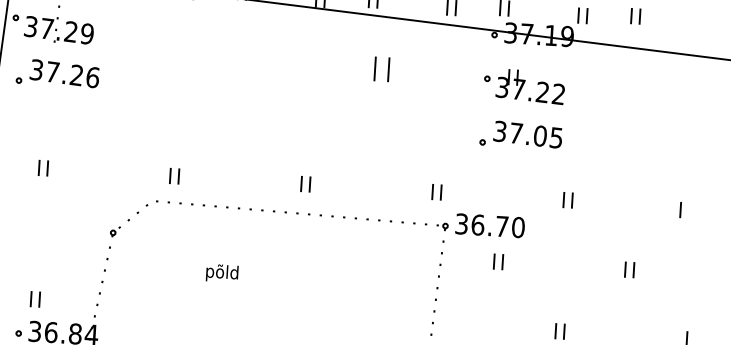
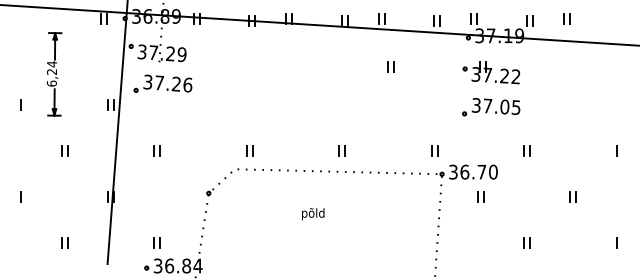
part: (381, 68) -> (390, 66), size x0.62
line: (680, 209) -> (616, 150), moved
text: (222, 273) -> (313, 214), moved

